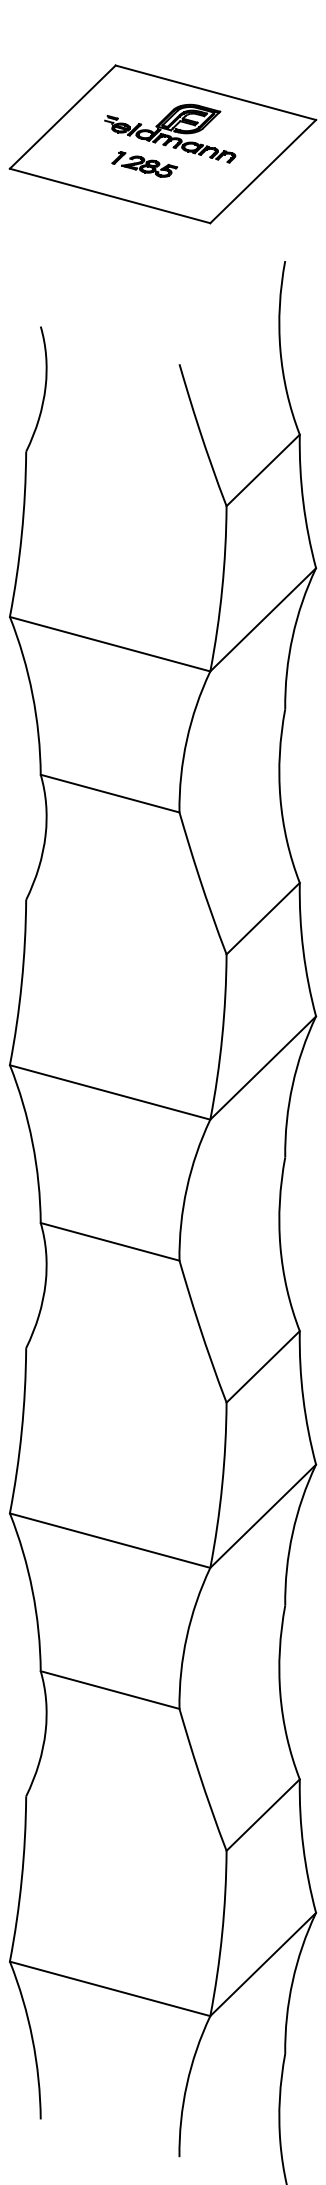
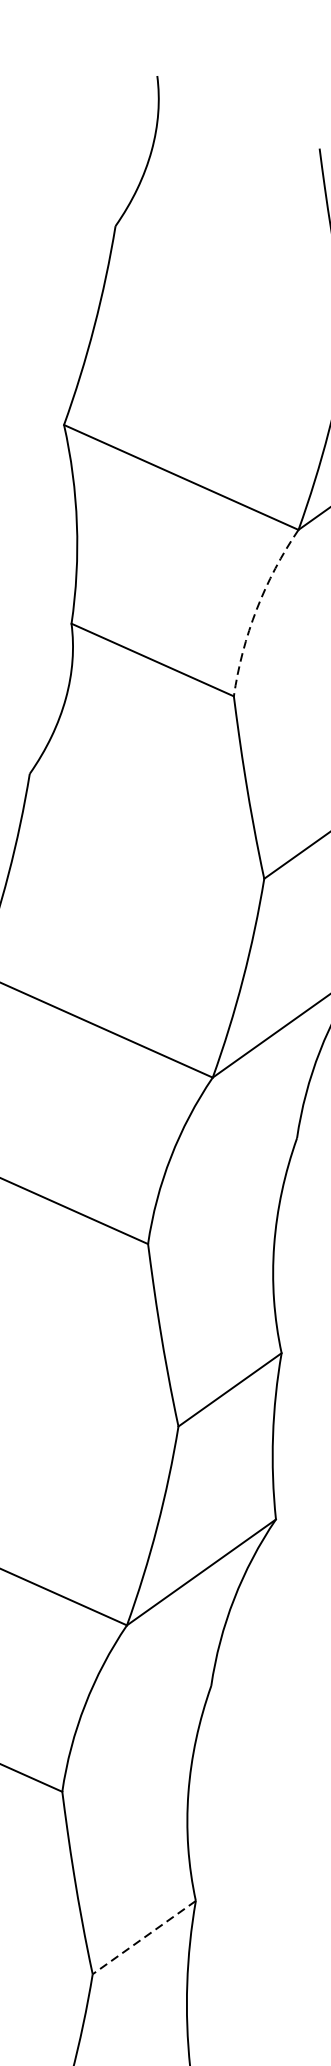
arc: (186, 740) -> (256, 609), solid -> dashed
line: (262, 1815) -> (143, 1937), solid -> dashed

